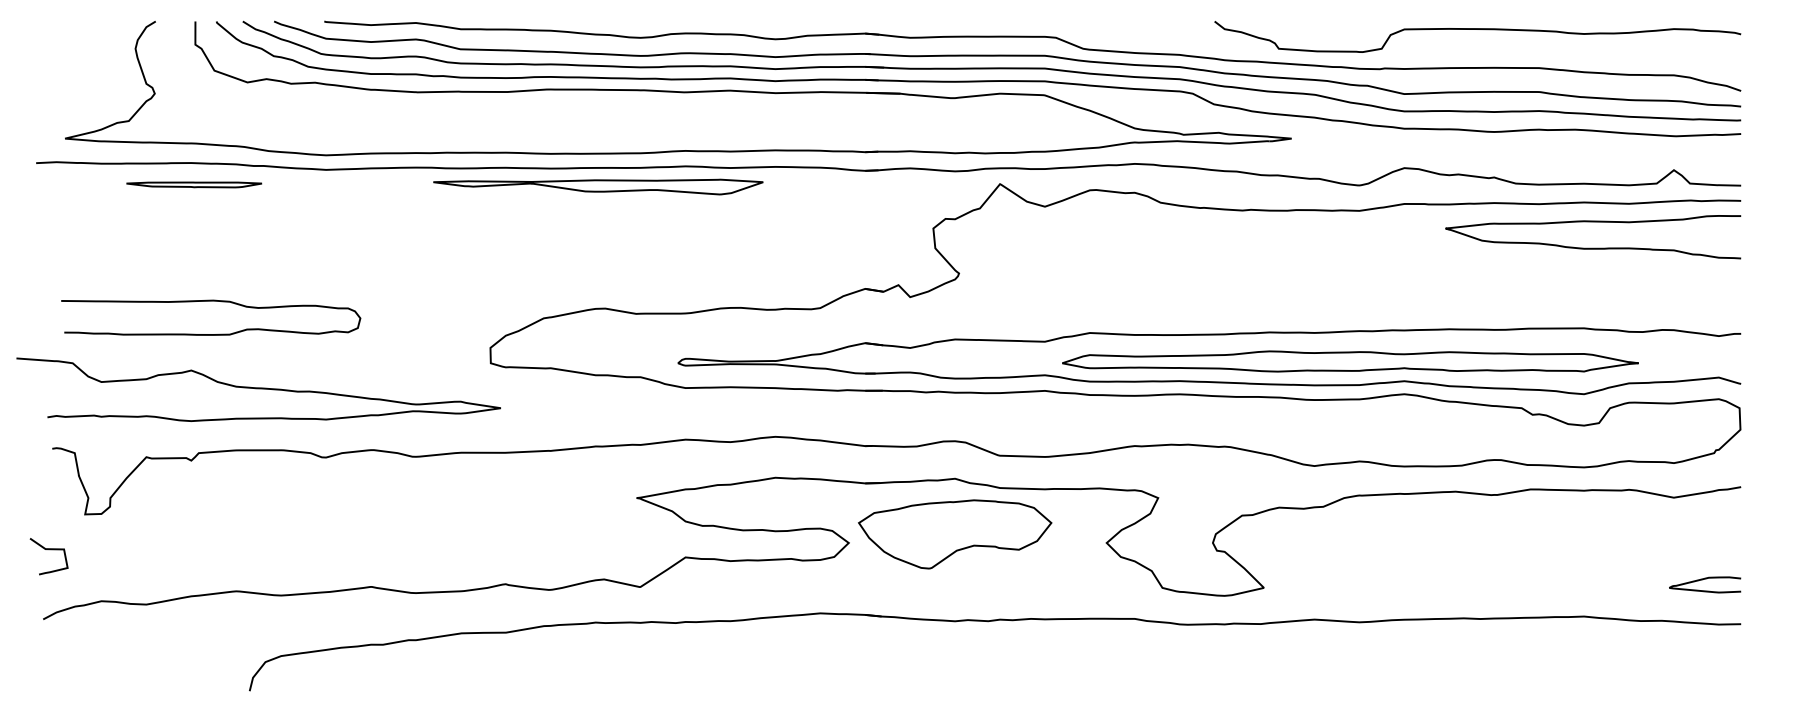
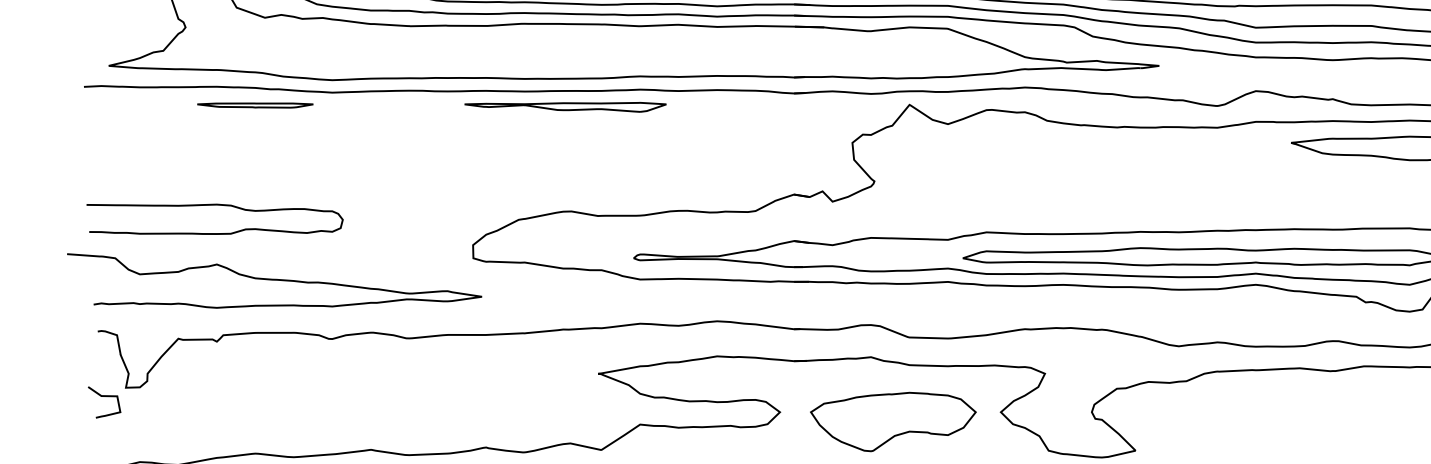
part: (194, 184) -> (255, 105), moved
part: (598, 186) -> (565, 106), size x0.71
curve: (211, 301) -> (215, 205), moved
part: (955, 534) -> (893, 422), moved
curve: (48, 550) -> (103, 397), moved

